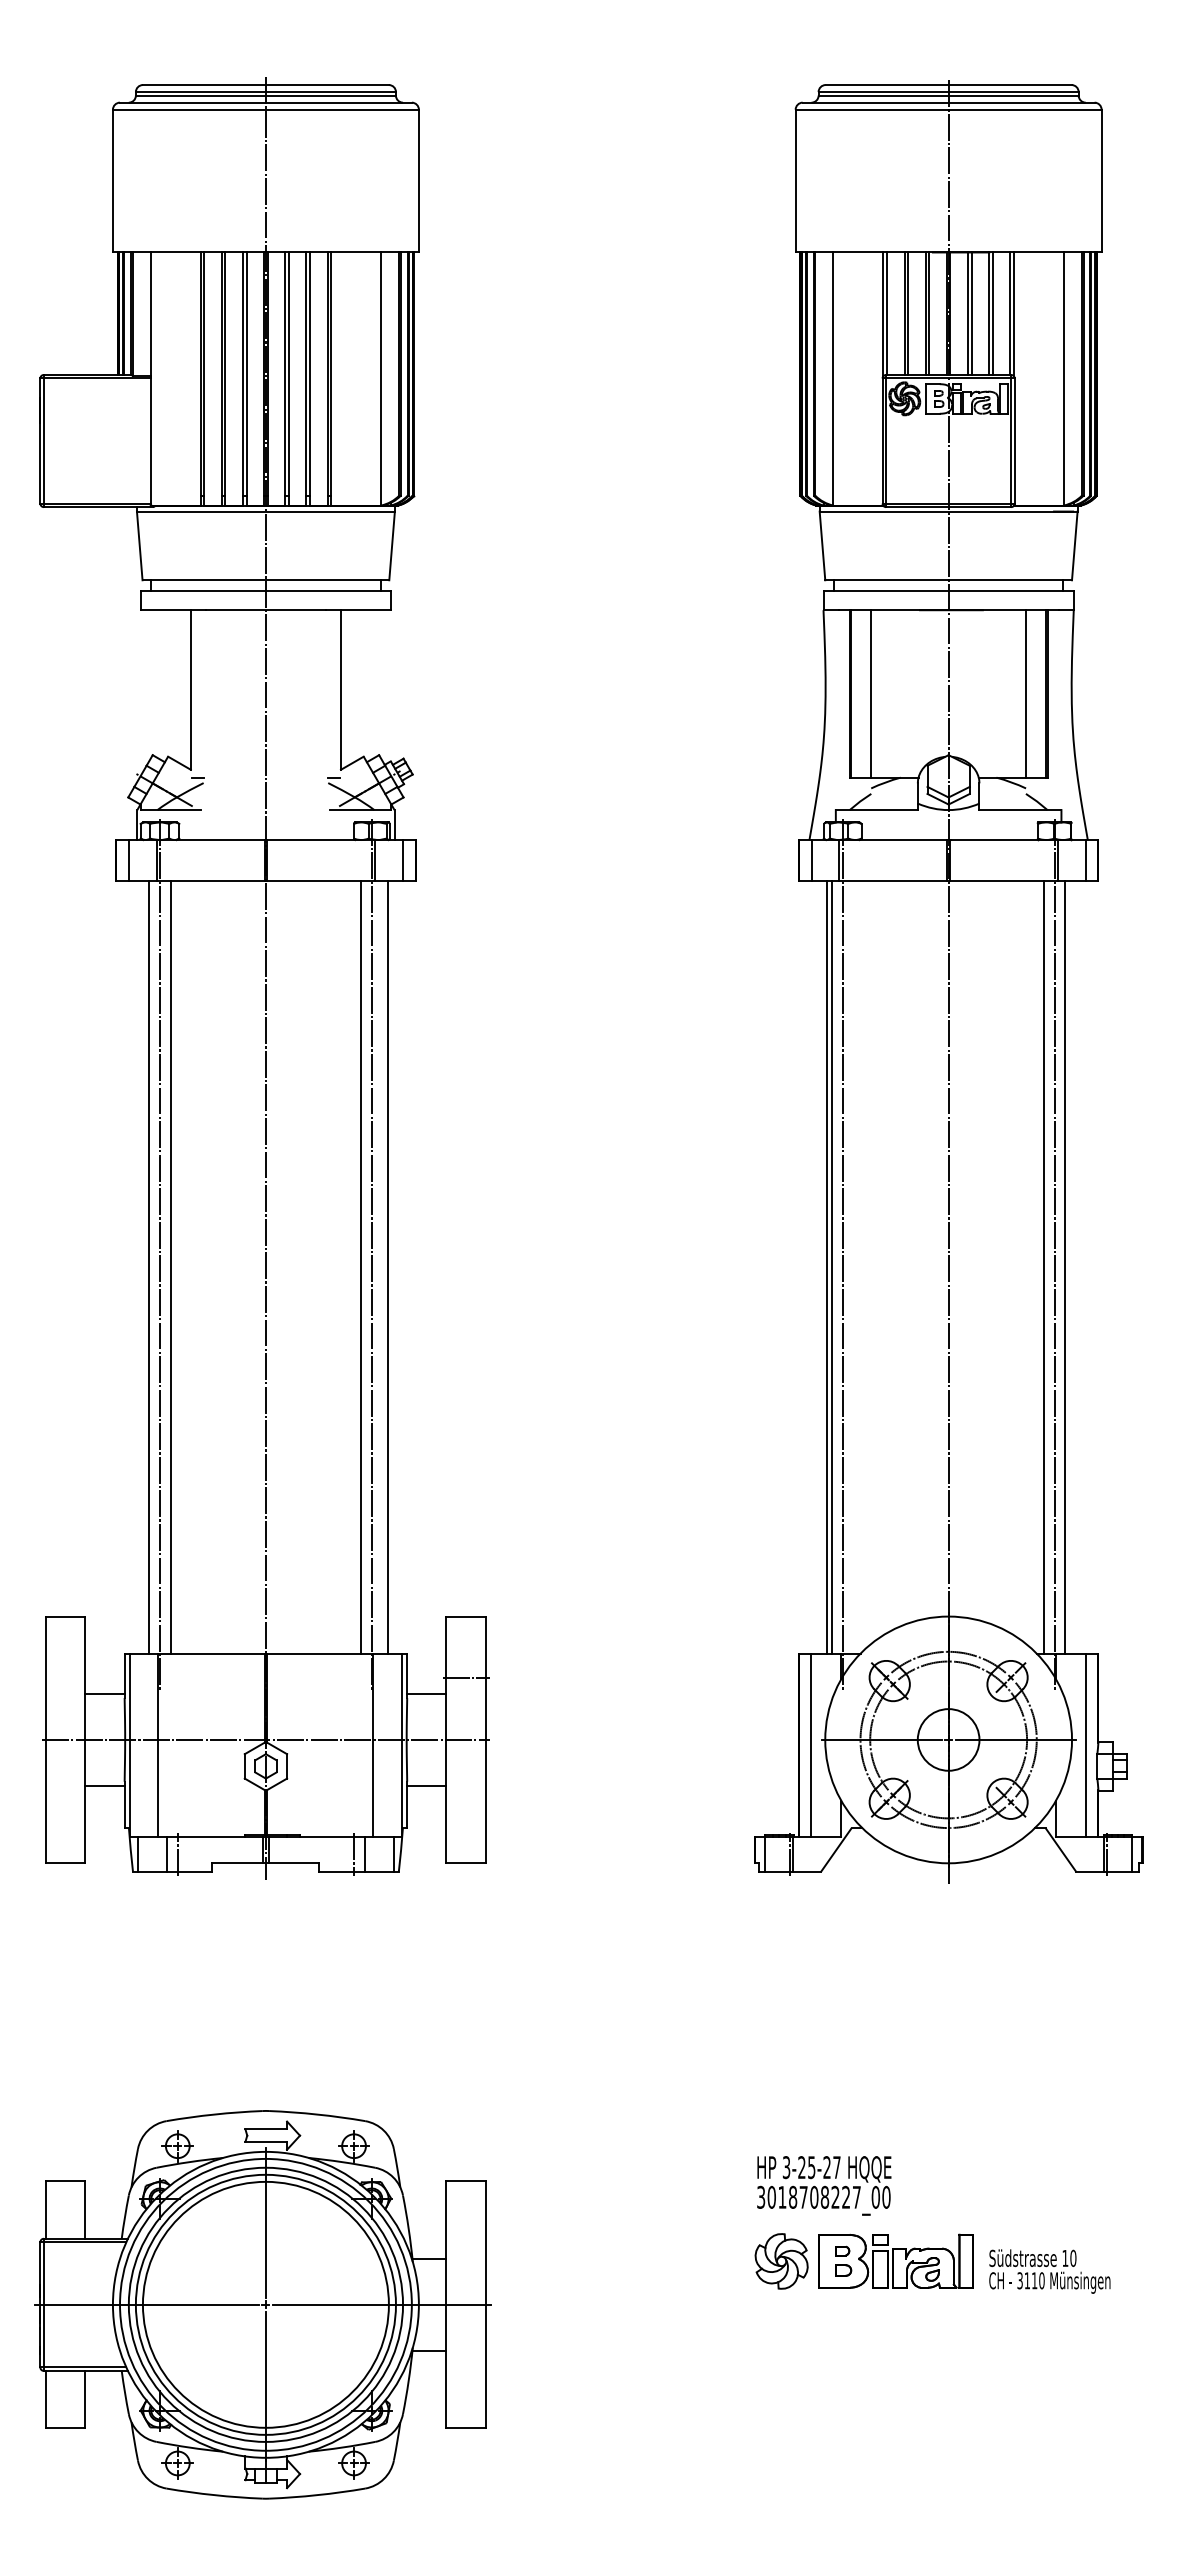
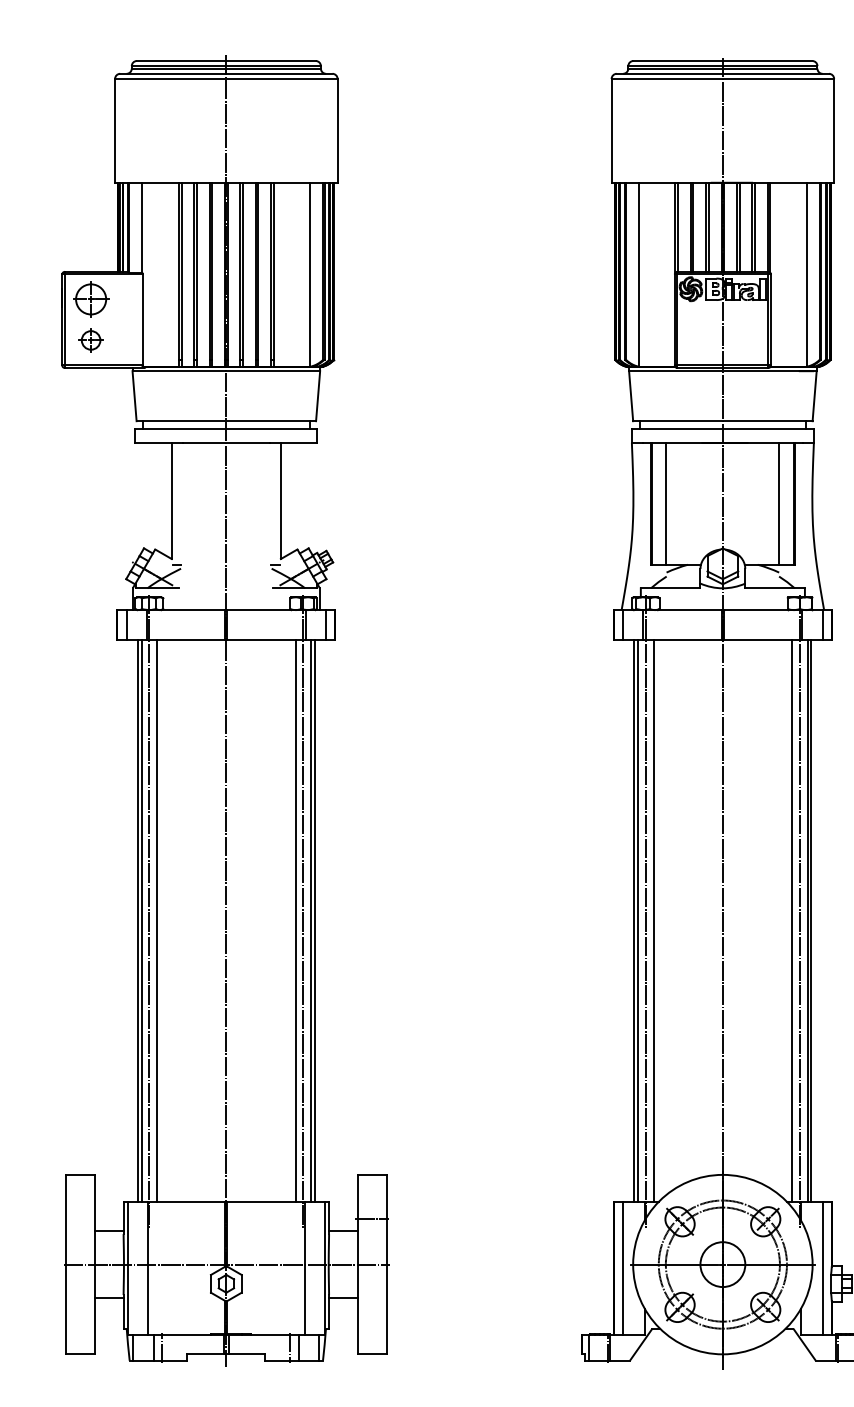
part: (79, 412) -> (90, 299), added
part: (79, 469) -> (90, 340), added
line: (144, 1266) -> (138, 920), added
line: (382, 1266) -> (311, 920), added
line: (853, 1266) -> (653, 920), added
line: (1070, 1266) -> (811, 920), added

